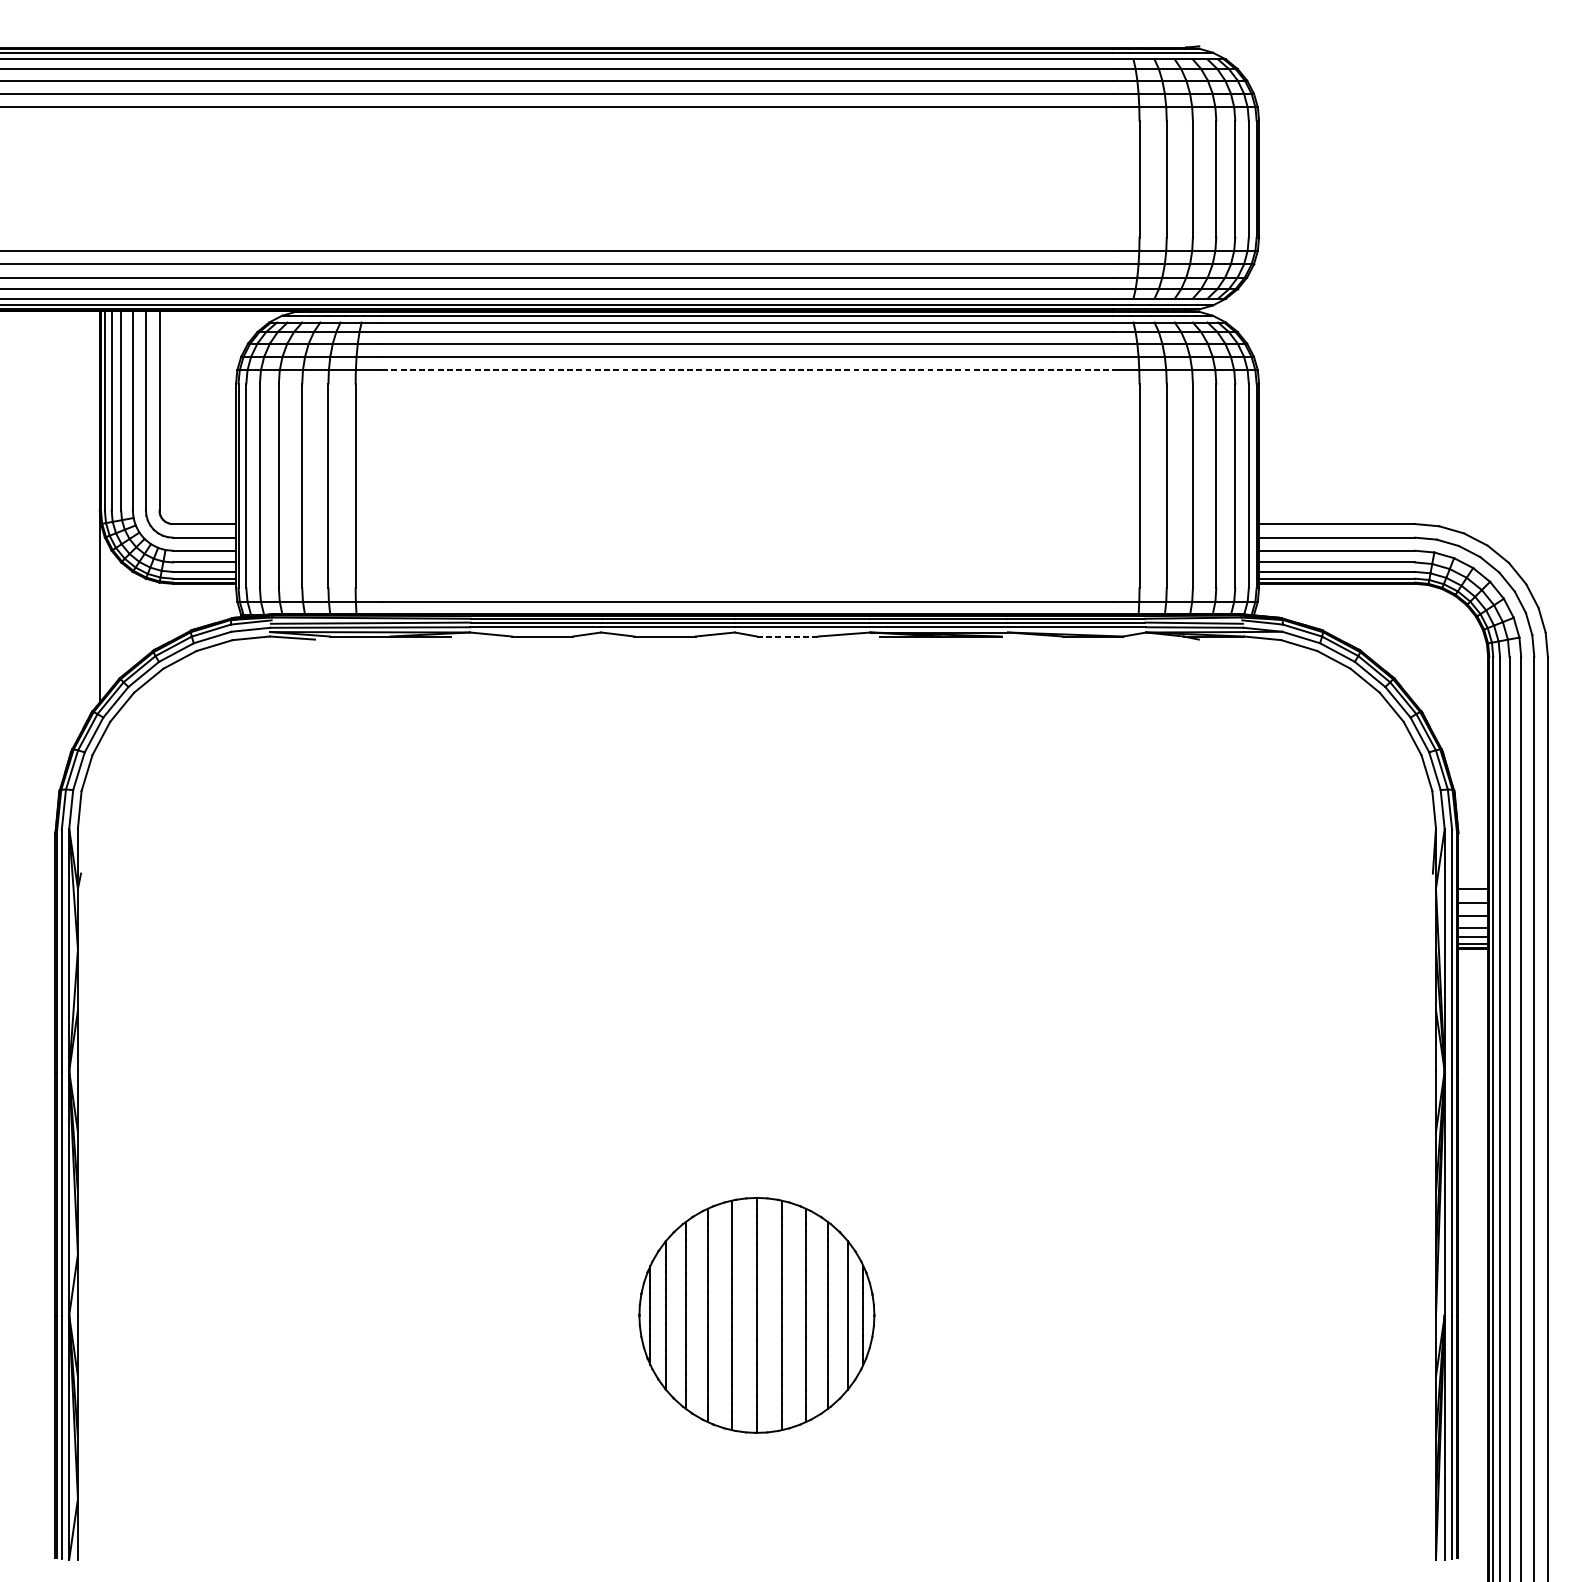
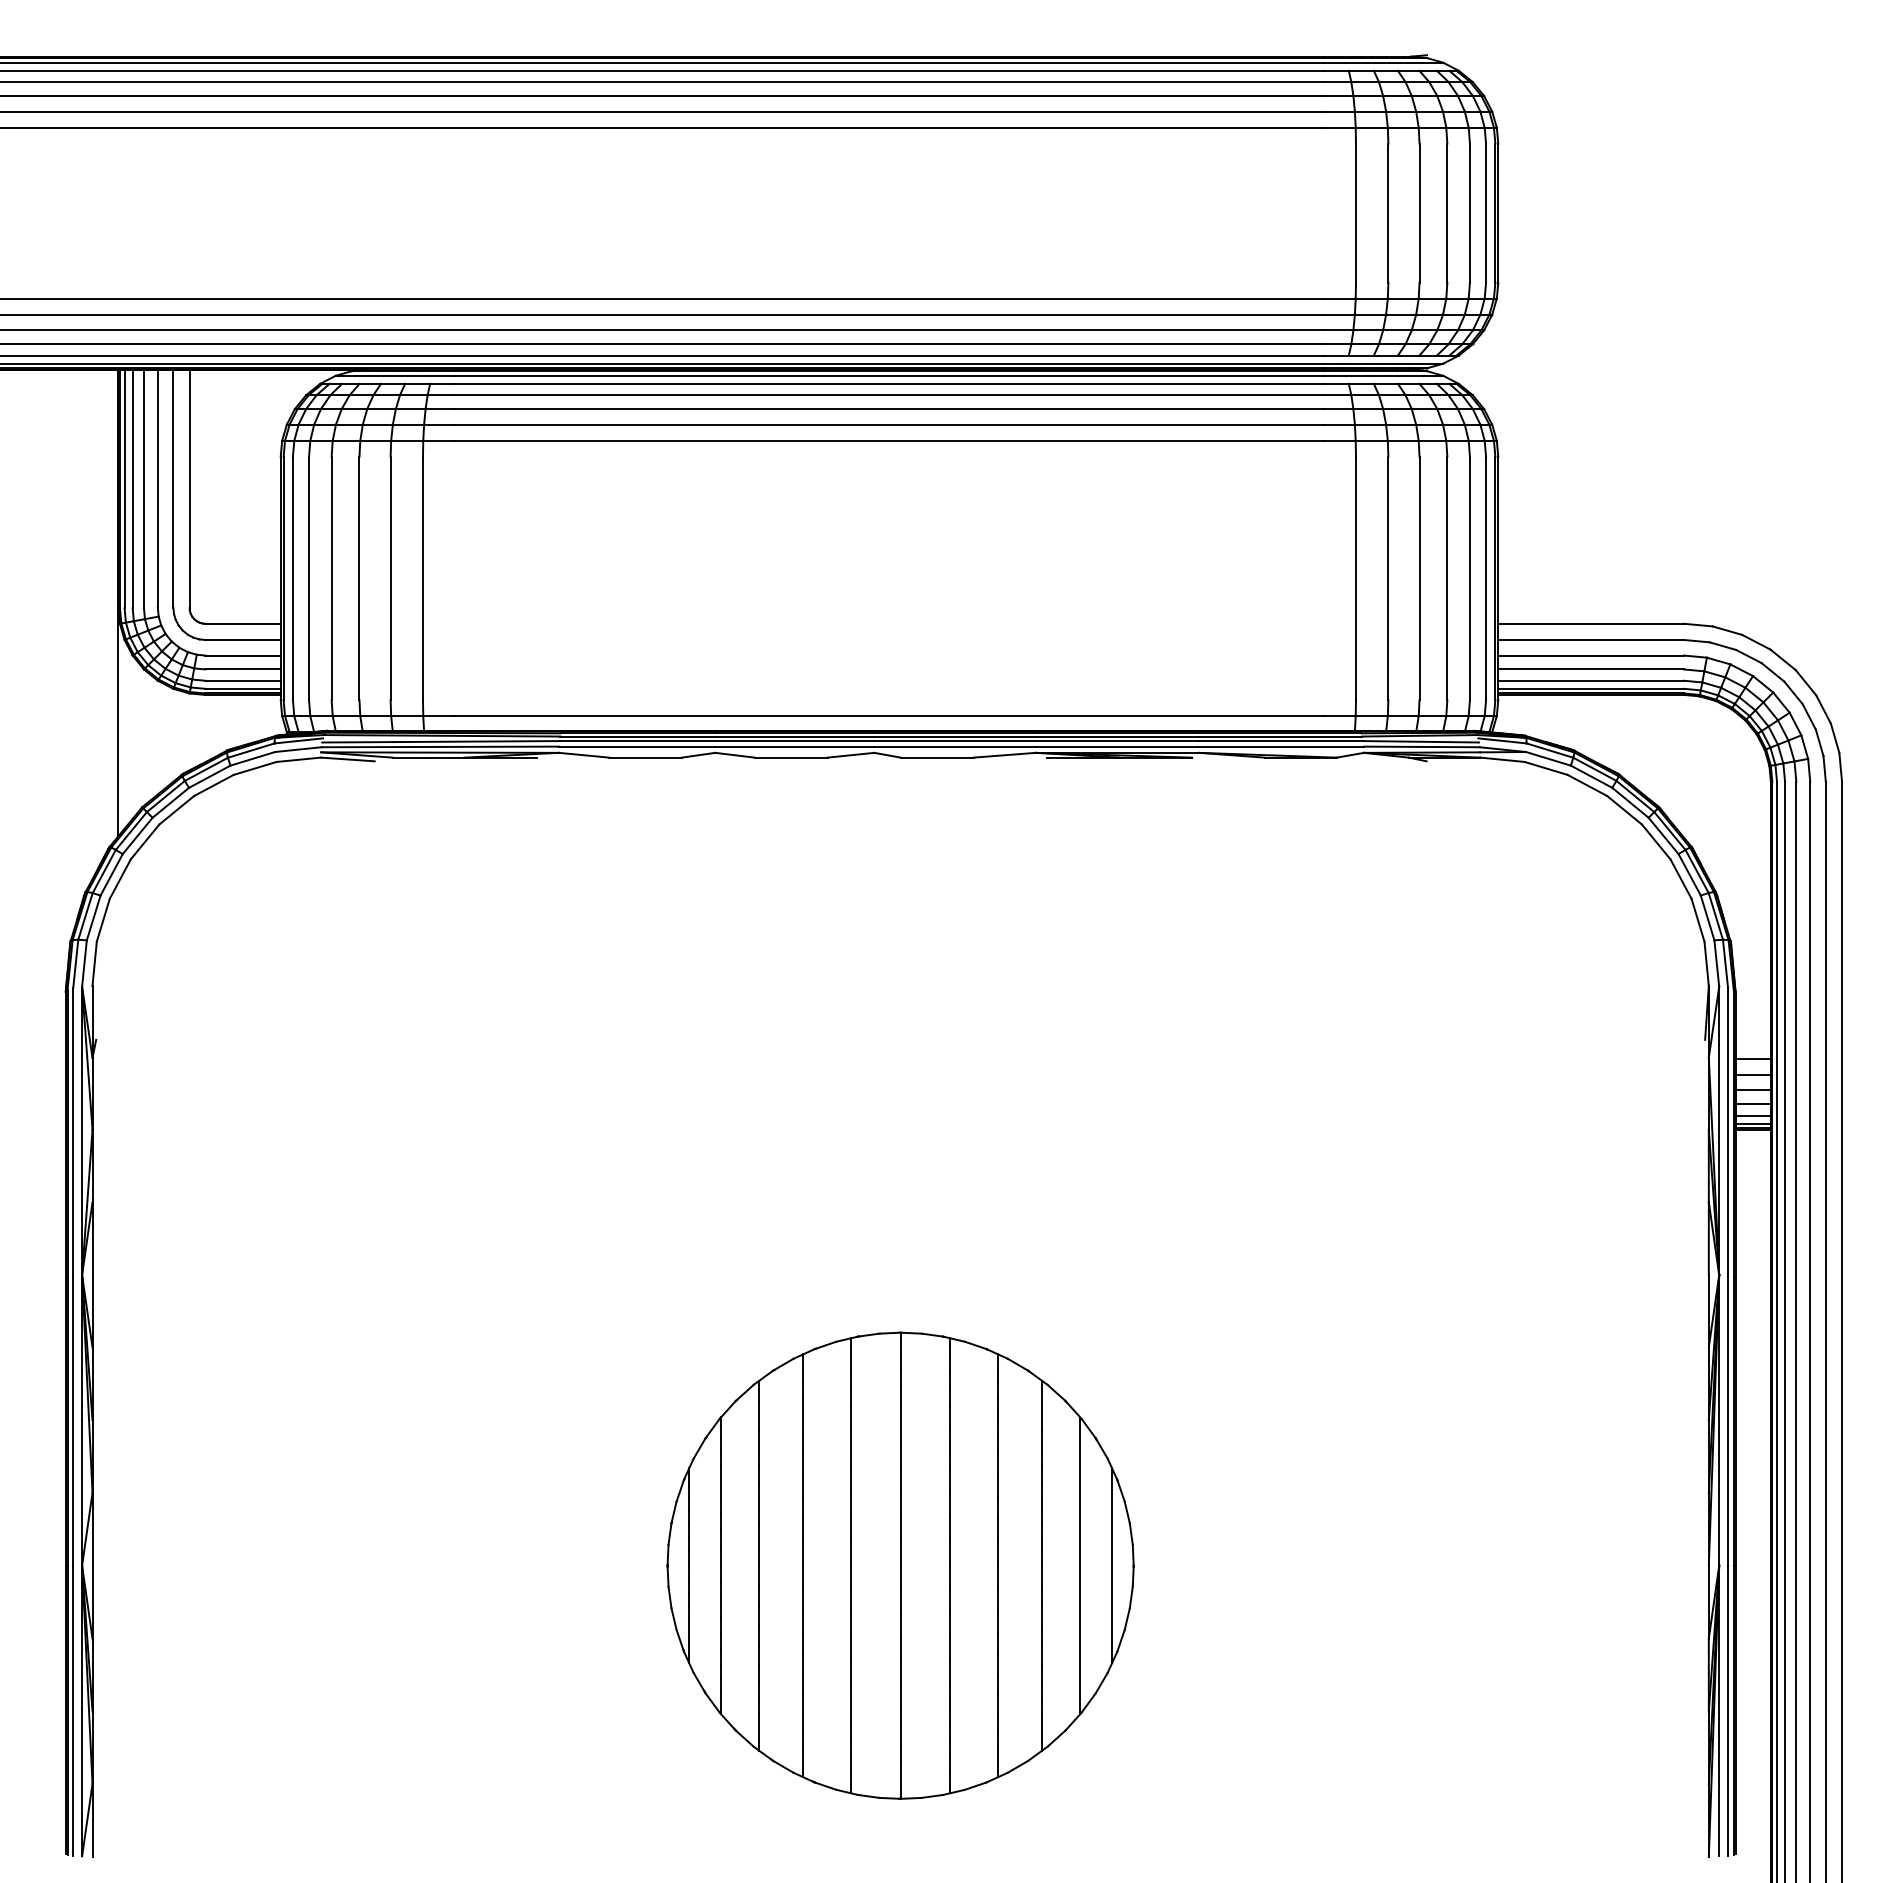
line: (747, 370) -> (889, 440), dashed -> solid
line: (787, 636) -> (937, 757), dashed -> solid
part: (756, 1315) -> (900, 1565), size x1.67

